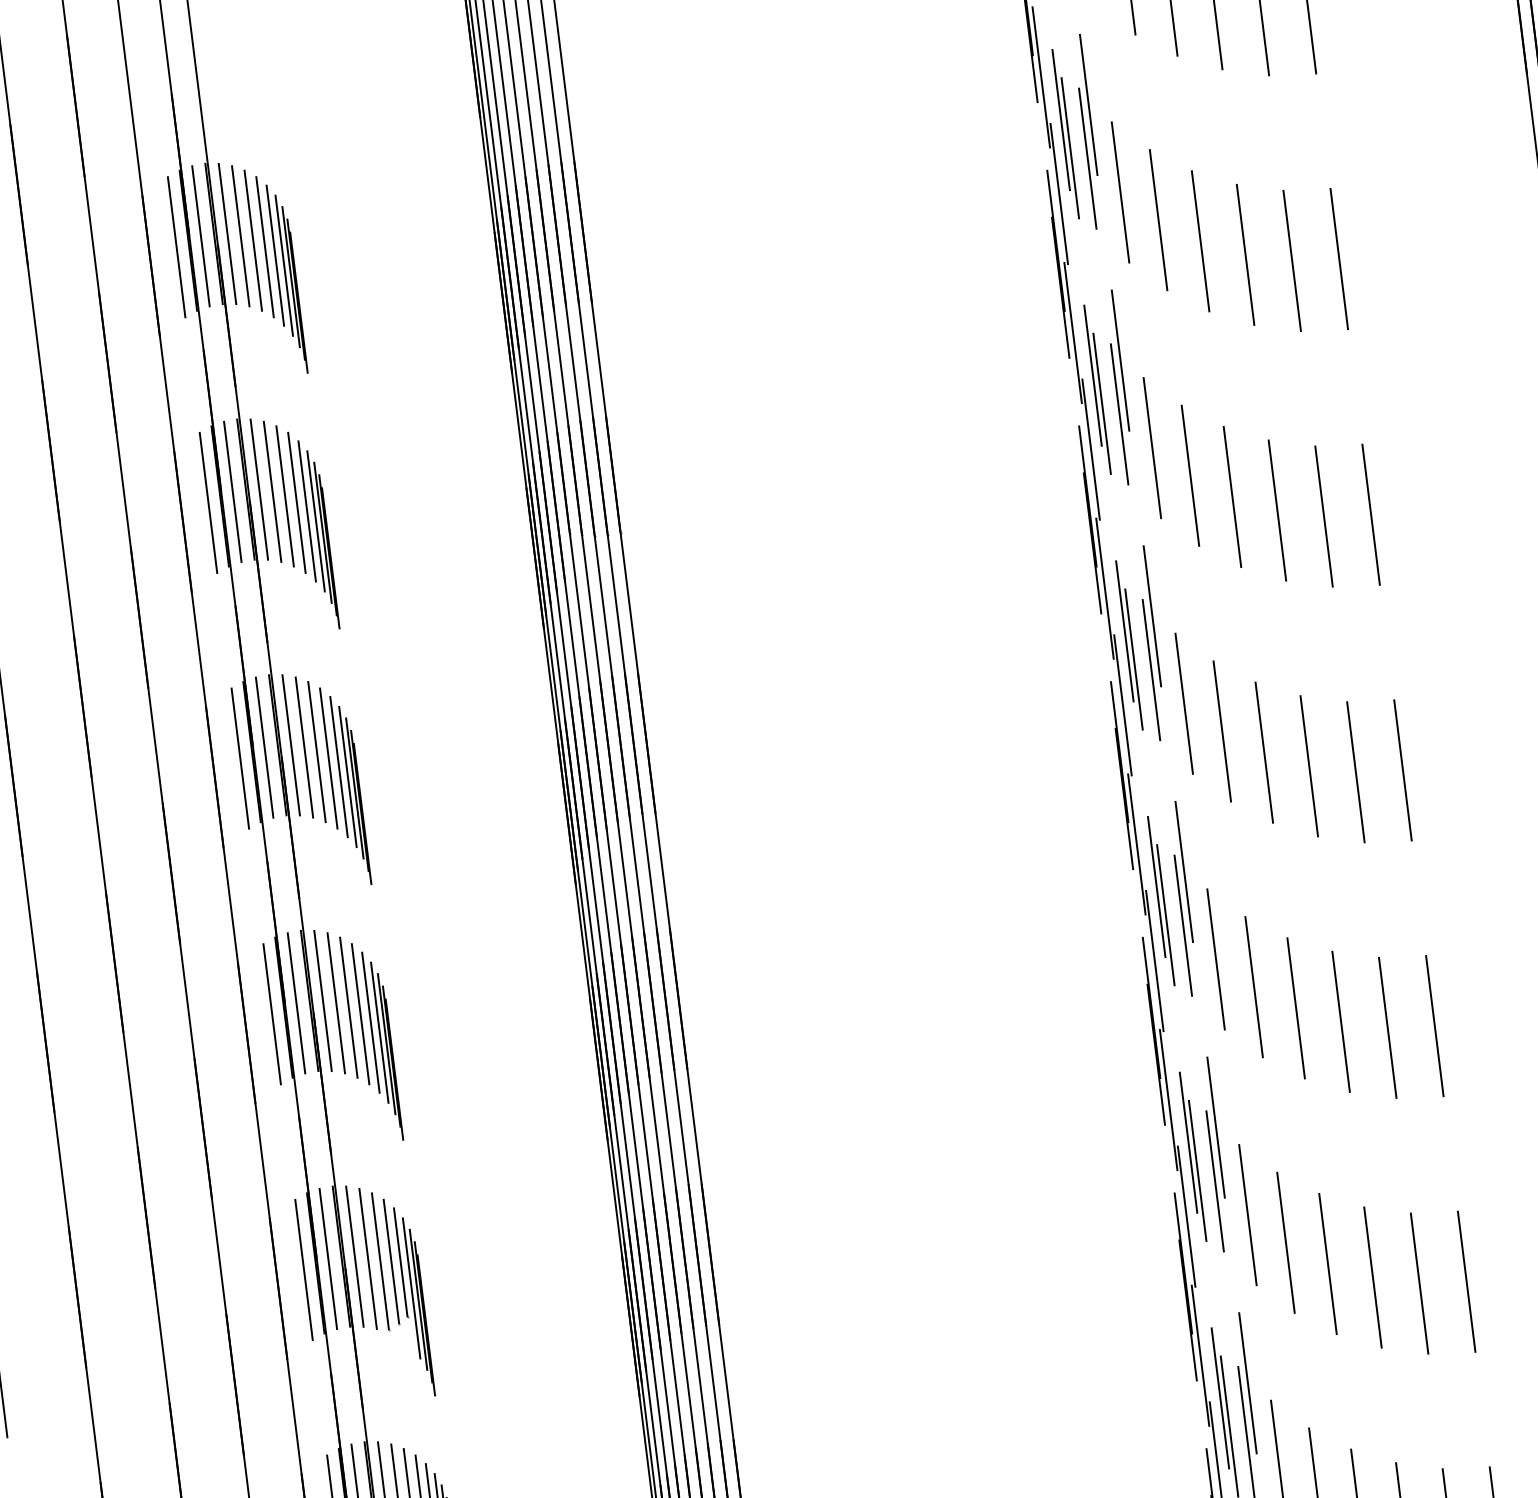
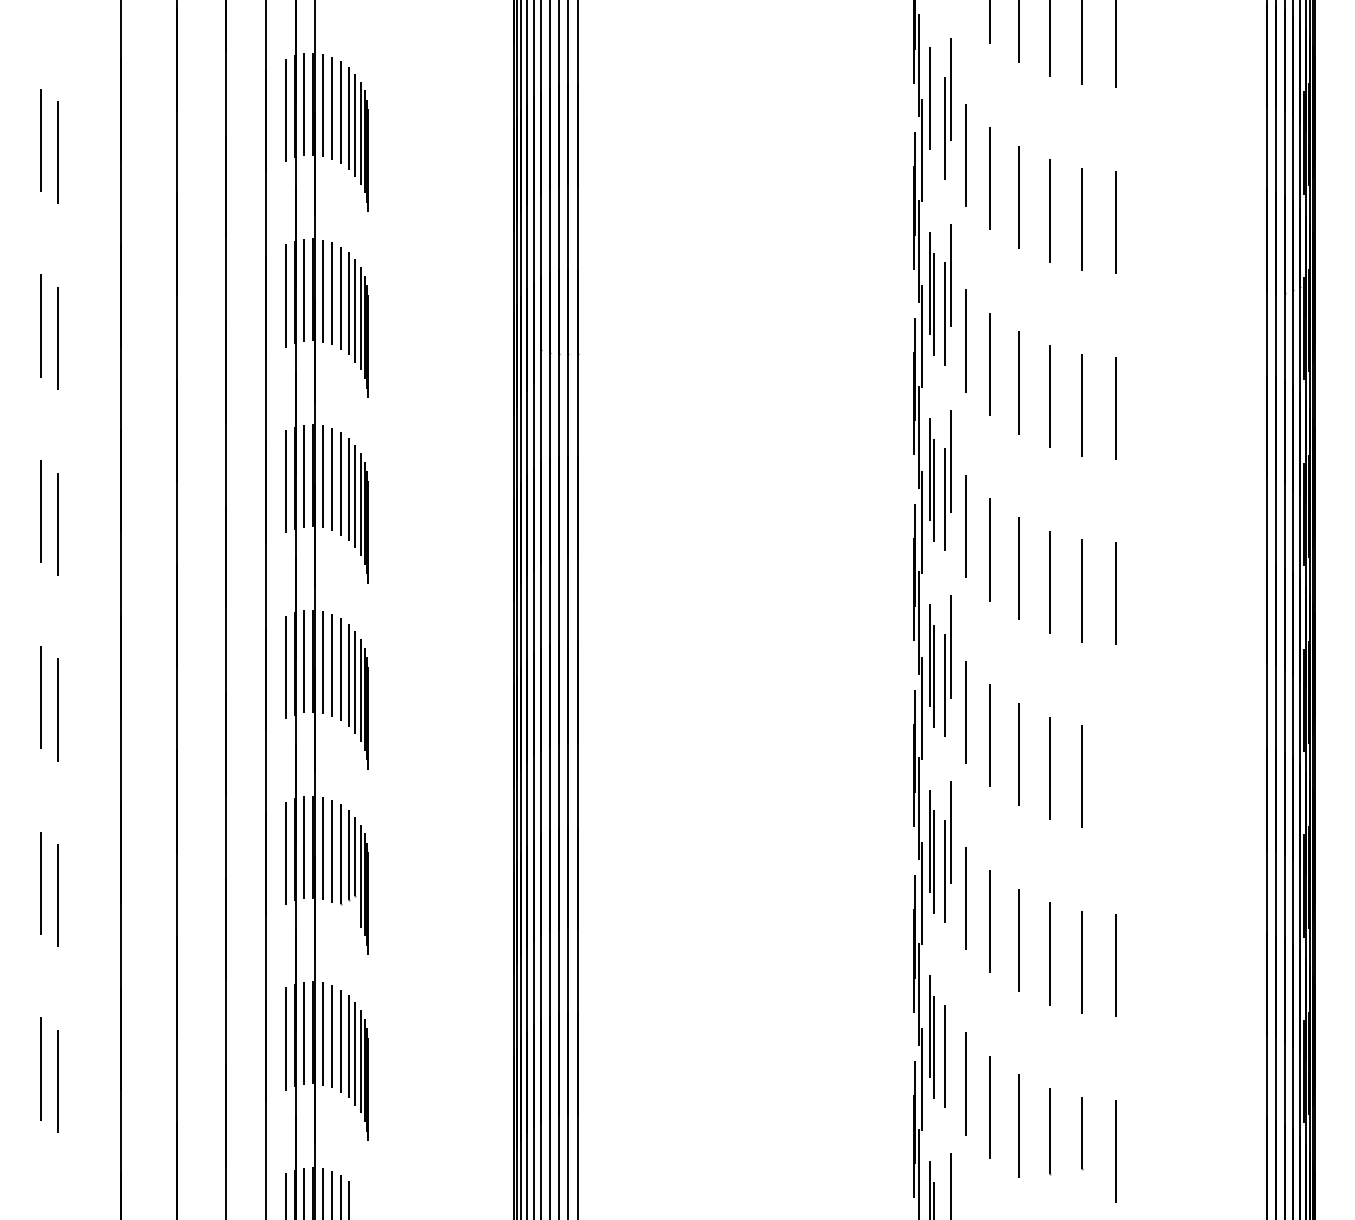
line: (1069, 147) -> (933, 118), removed
line: (1435, 1025) -> (1116, 779), removed
line: (1247, 1383) -> (950, 1018), removed

